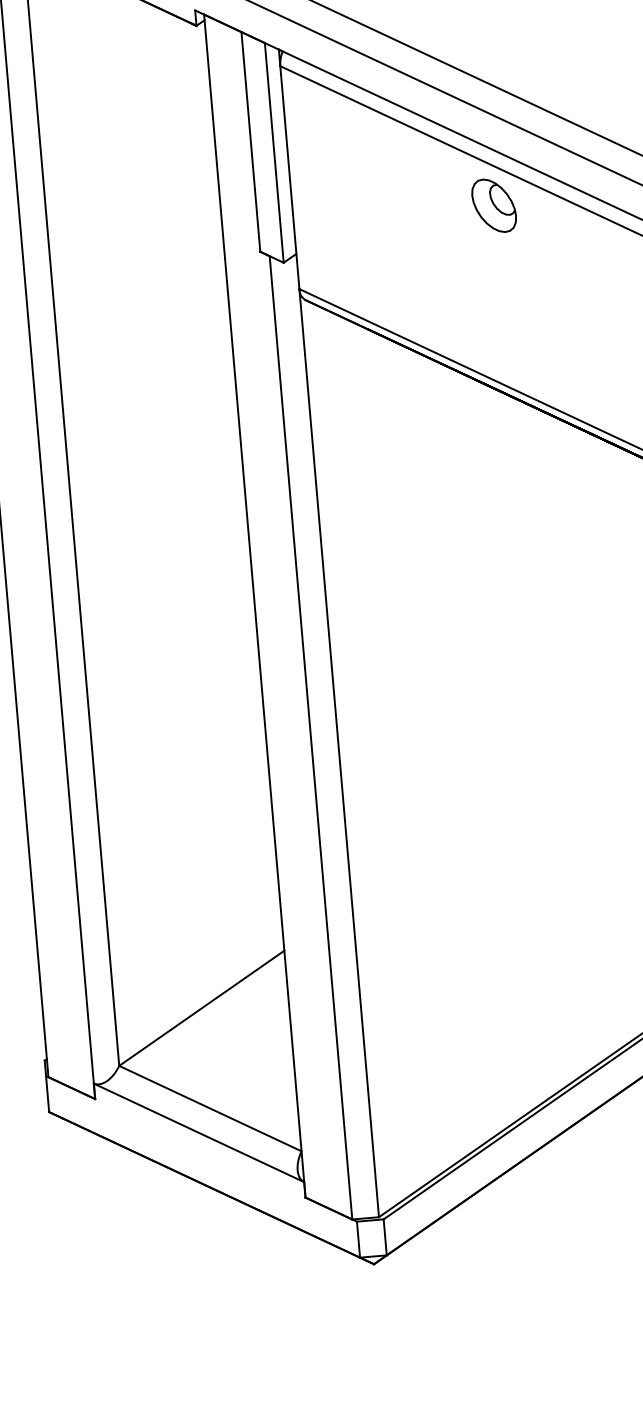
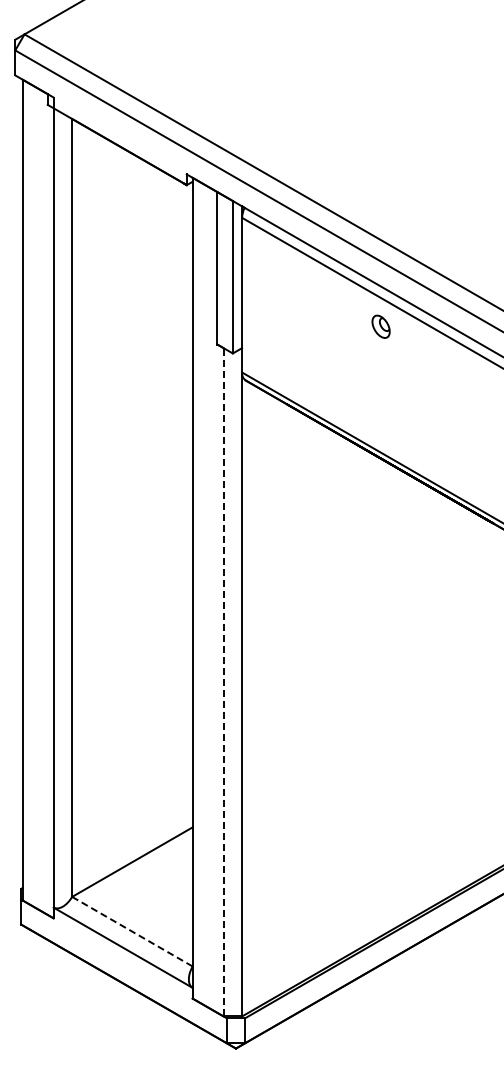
part: (493, 205) -> (380, 326), size x0.6
line: (310, 736) -> (223, 681), solid -> dashed
line: (210, 1108) -> (132, 931), solid -> dashed

